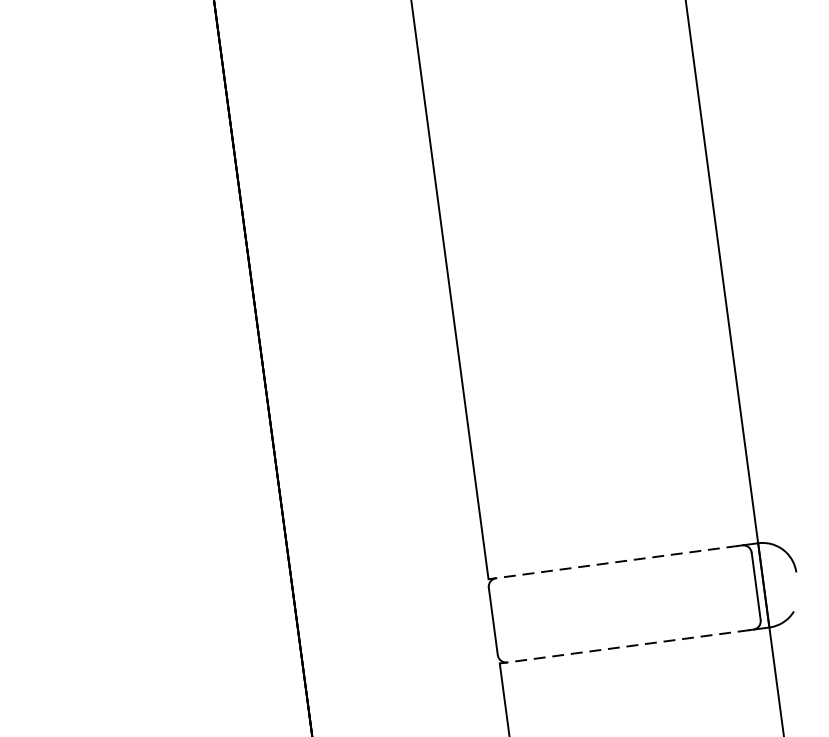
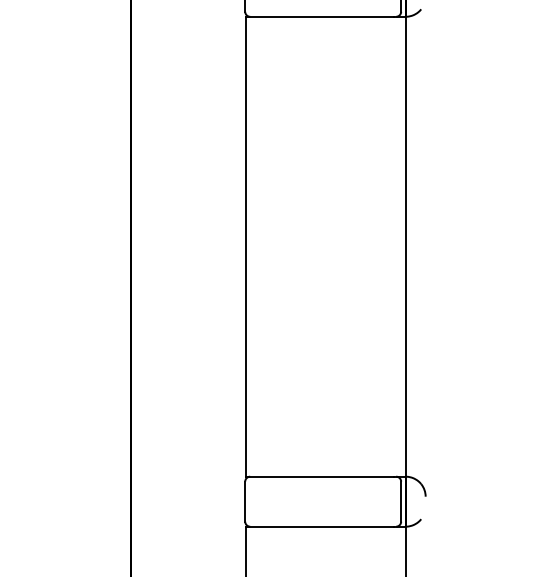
line: (612, 562) -> (319, 476), dashed -> solid
line: (624, 646) -> (319, 526), dashed -> solid

